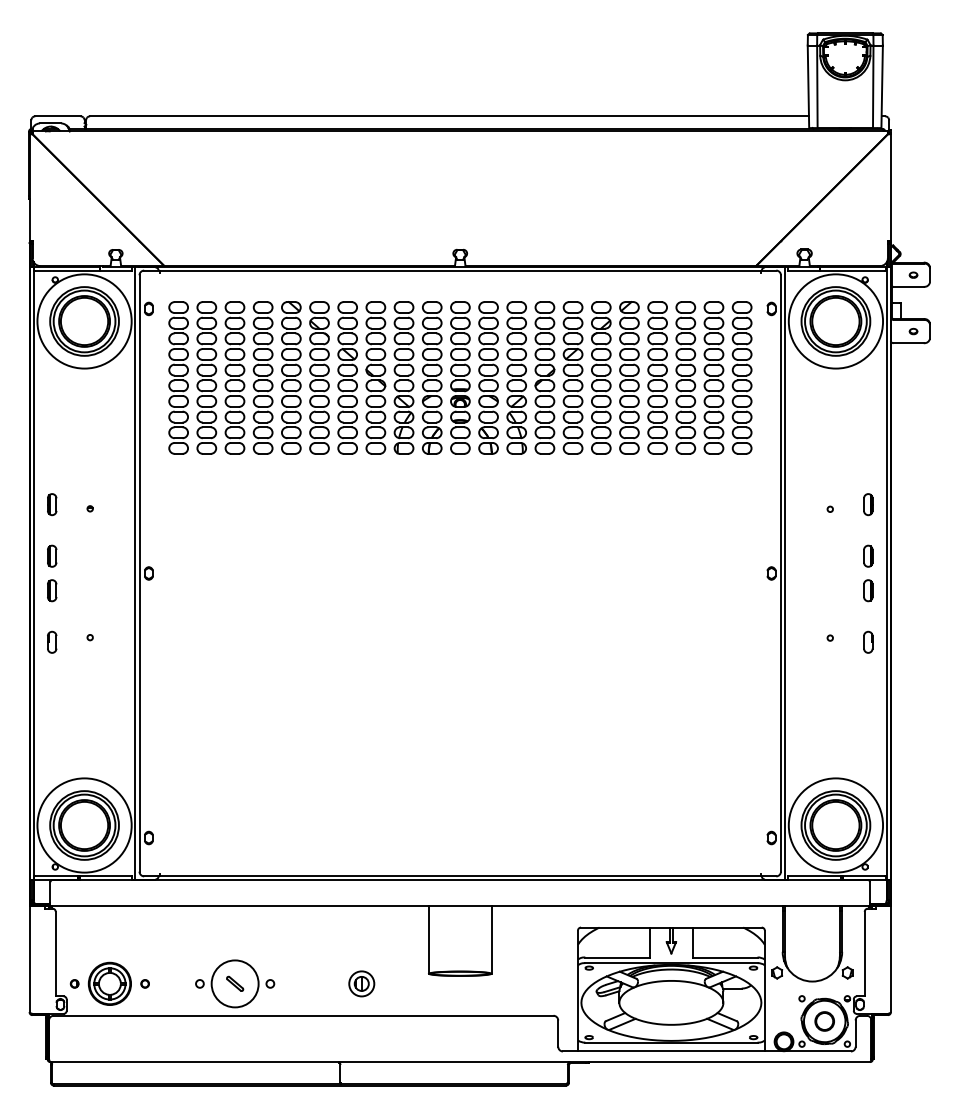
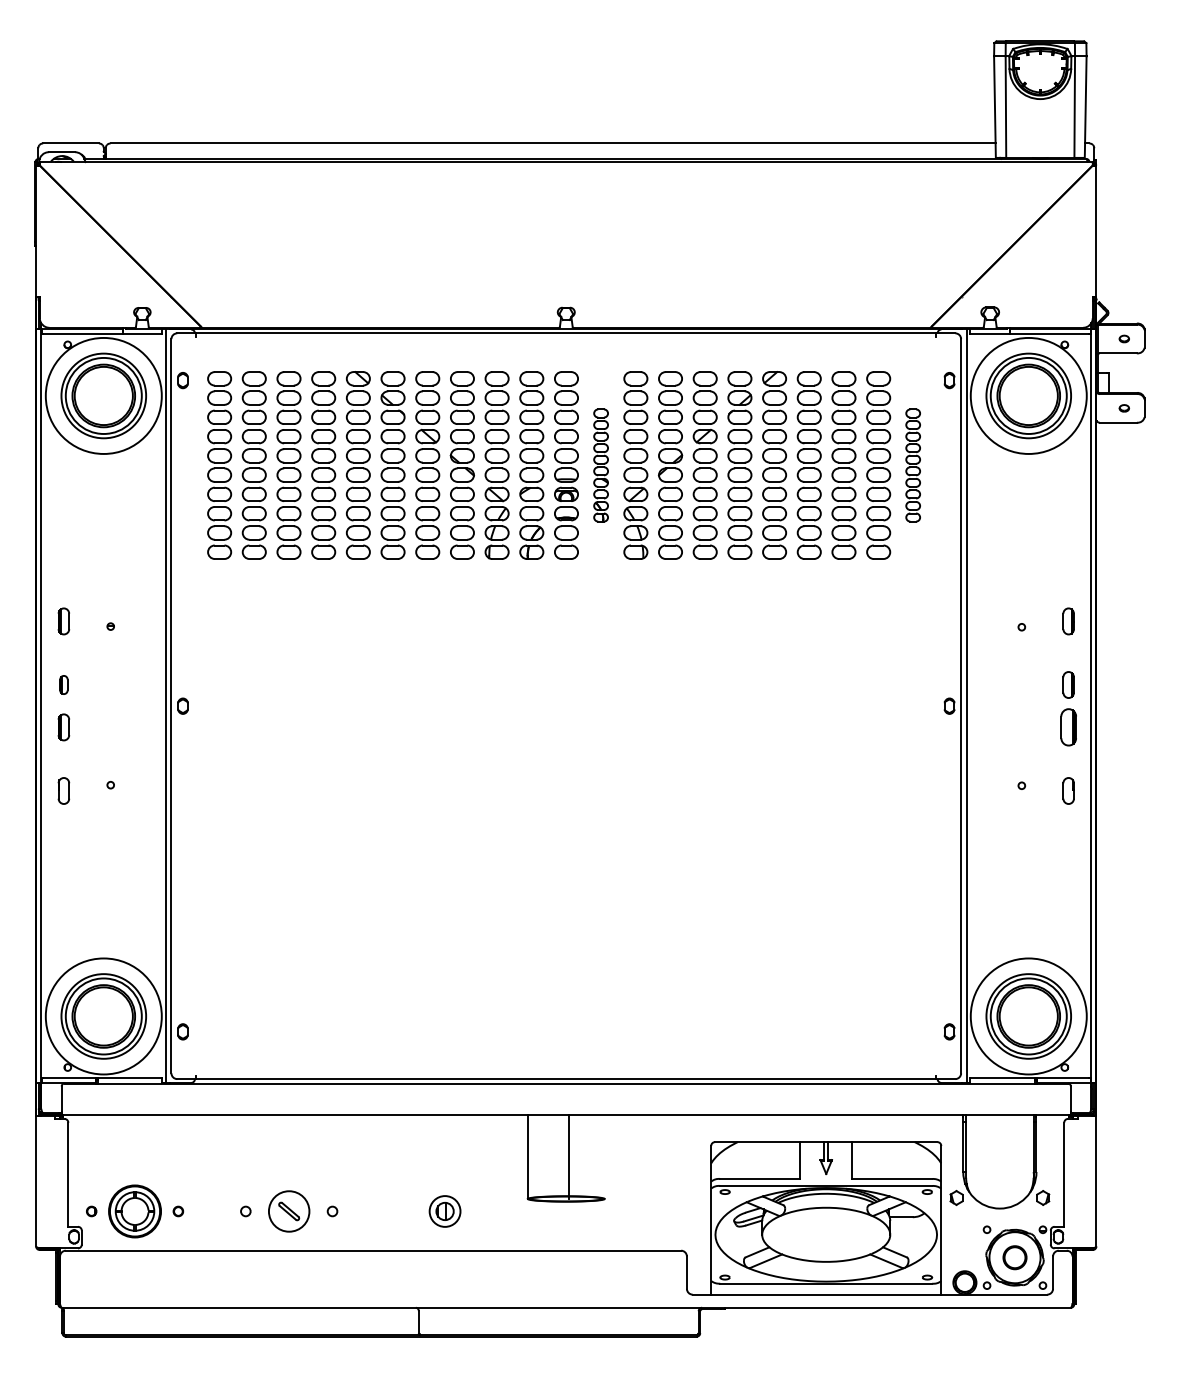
part: (488, 377) -> (600, 465), size x0.6
part: (741, 377) -> (912, 465), size x0.6
part: (51, 555) -> (63, 684), size x0.7
part: (868, 590) -> (1068, 727), size x1.4
line: (491, 939) -> (568, 1156), moved
circle: (235, 983) -> (289, 1211), size x0.7

